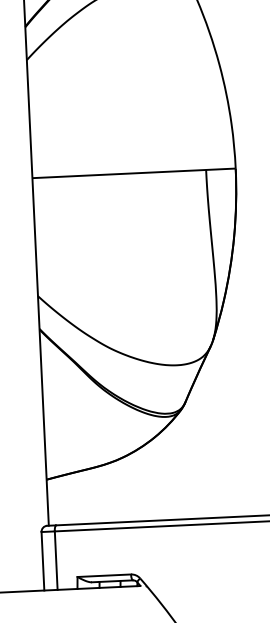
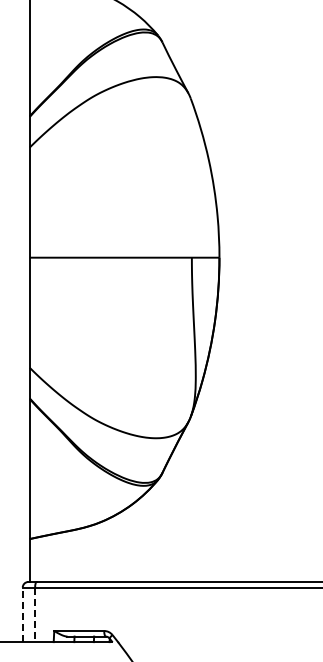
line: (42, 560) -> (22, 614), solid -> dashed
line: (56, 561) -> (35, 615), solid -> dashed

